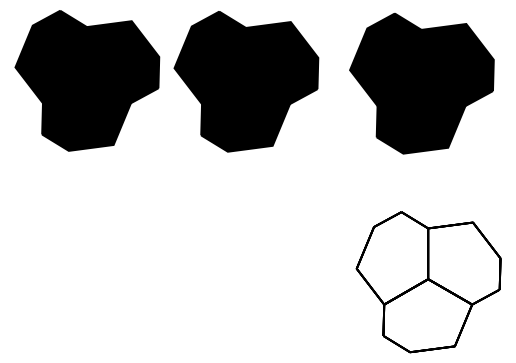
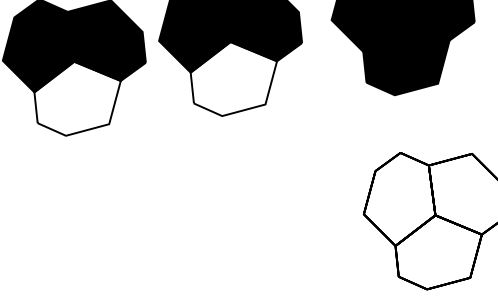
fill: (86, 113) -> (78, 96), removed
fill: (245, 114) -> (234, 77), removed

